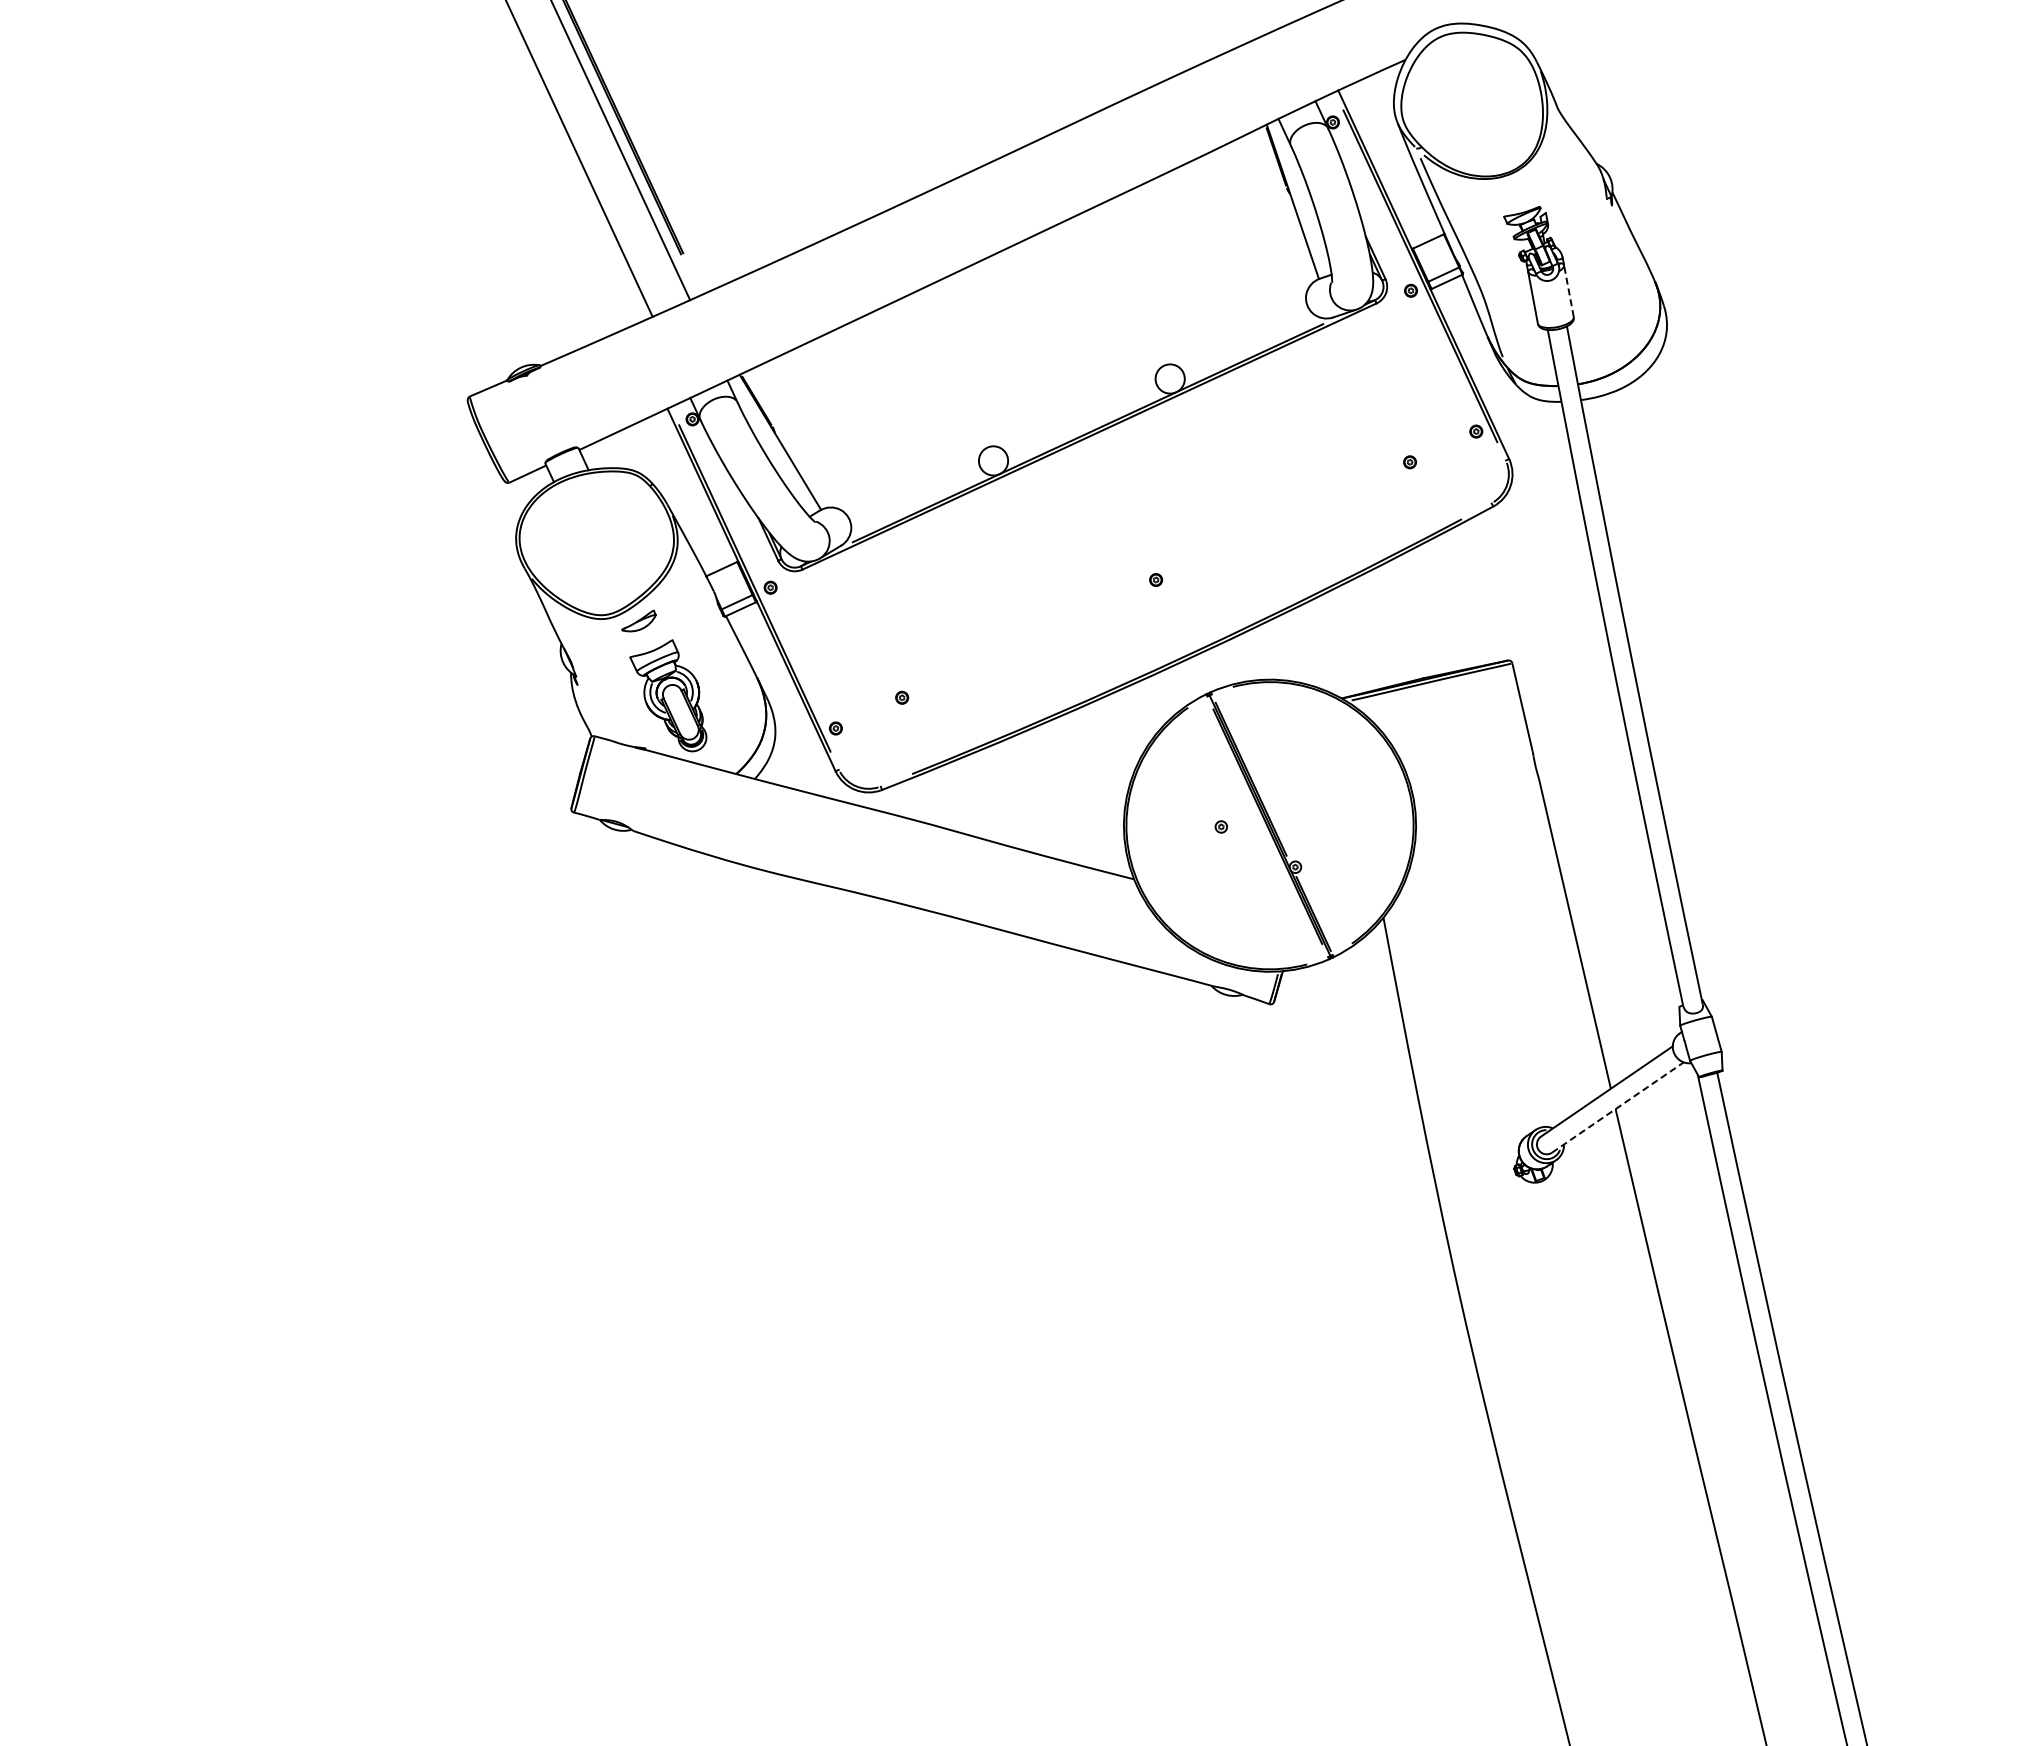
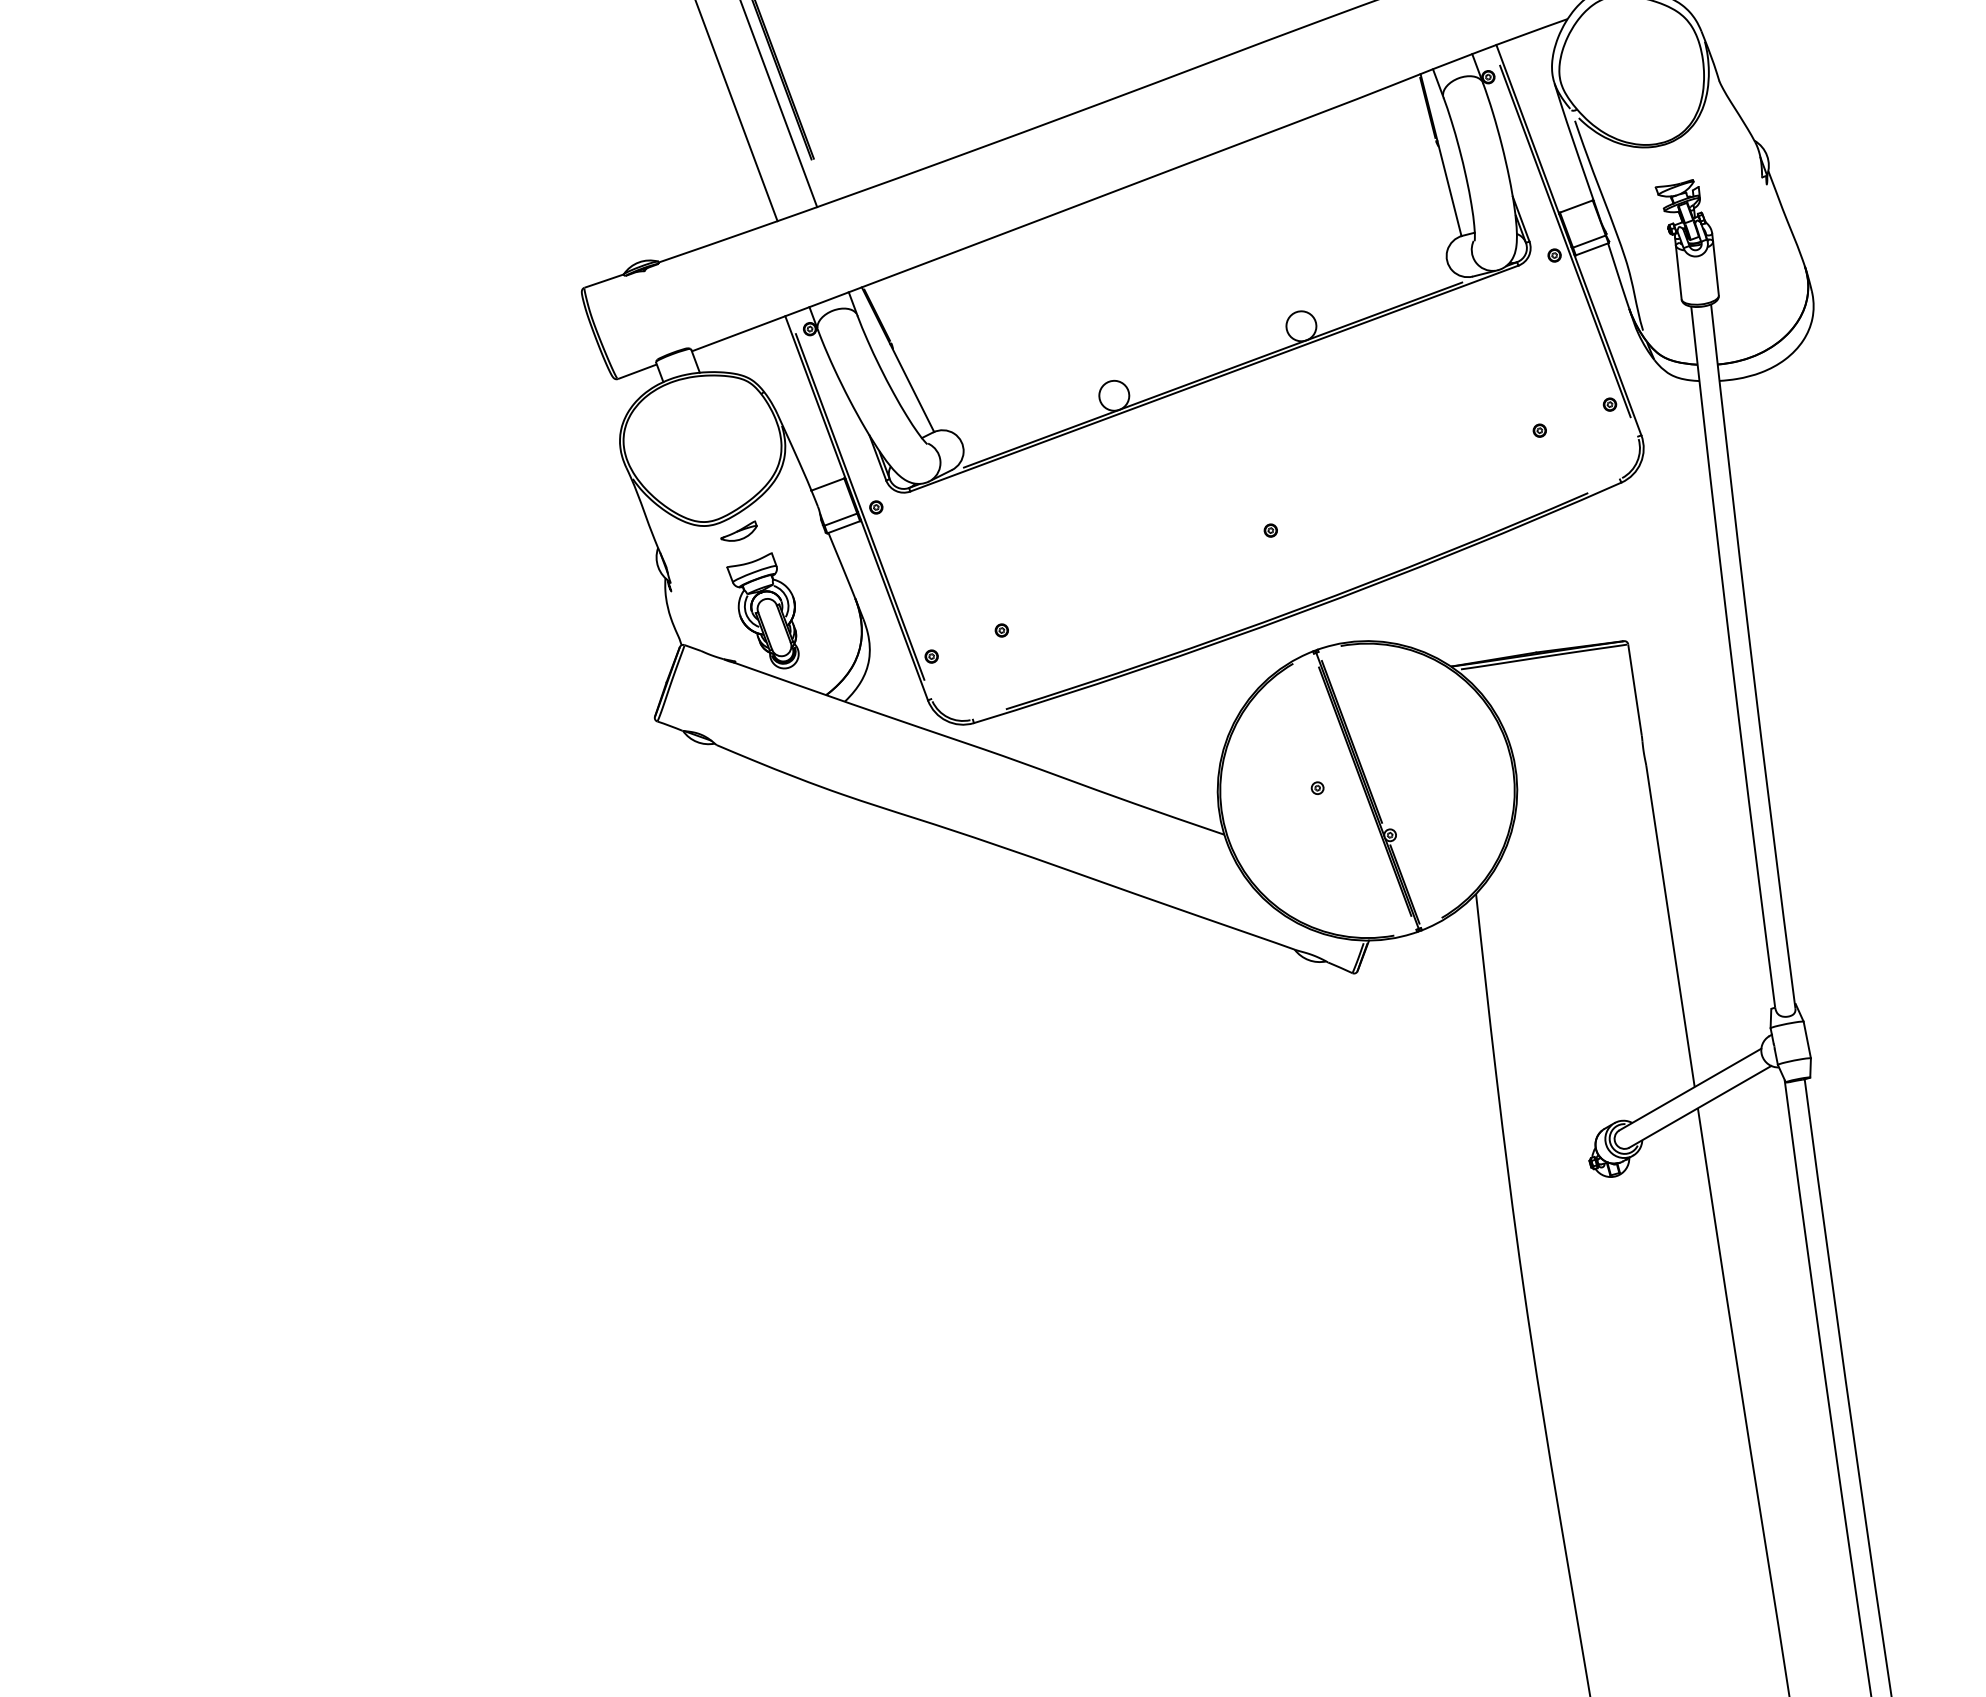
line: (1568, 290) -> (1715, 267), dashed -> solid
line: (1617, 1107) -> (1699, 1106), dashed -> solid

